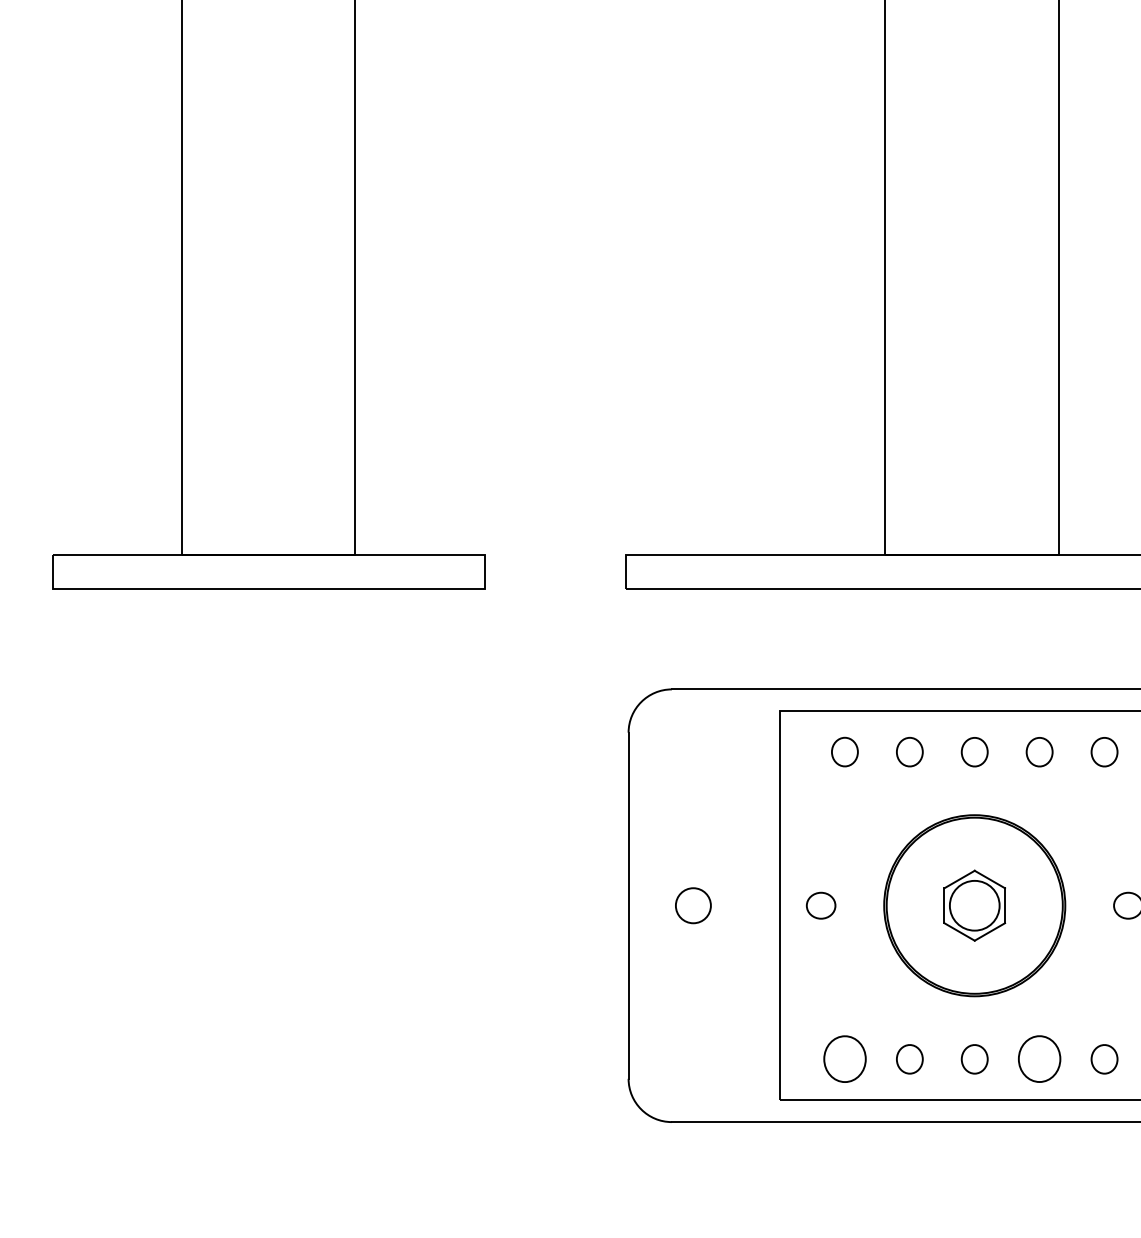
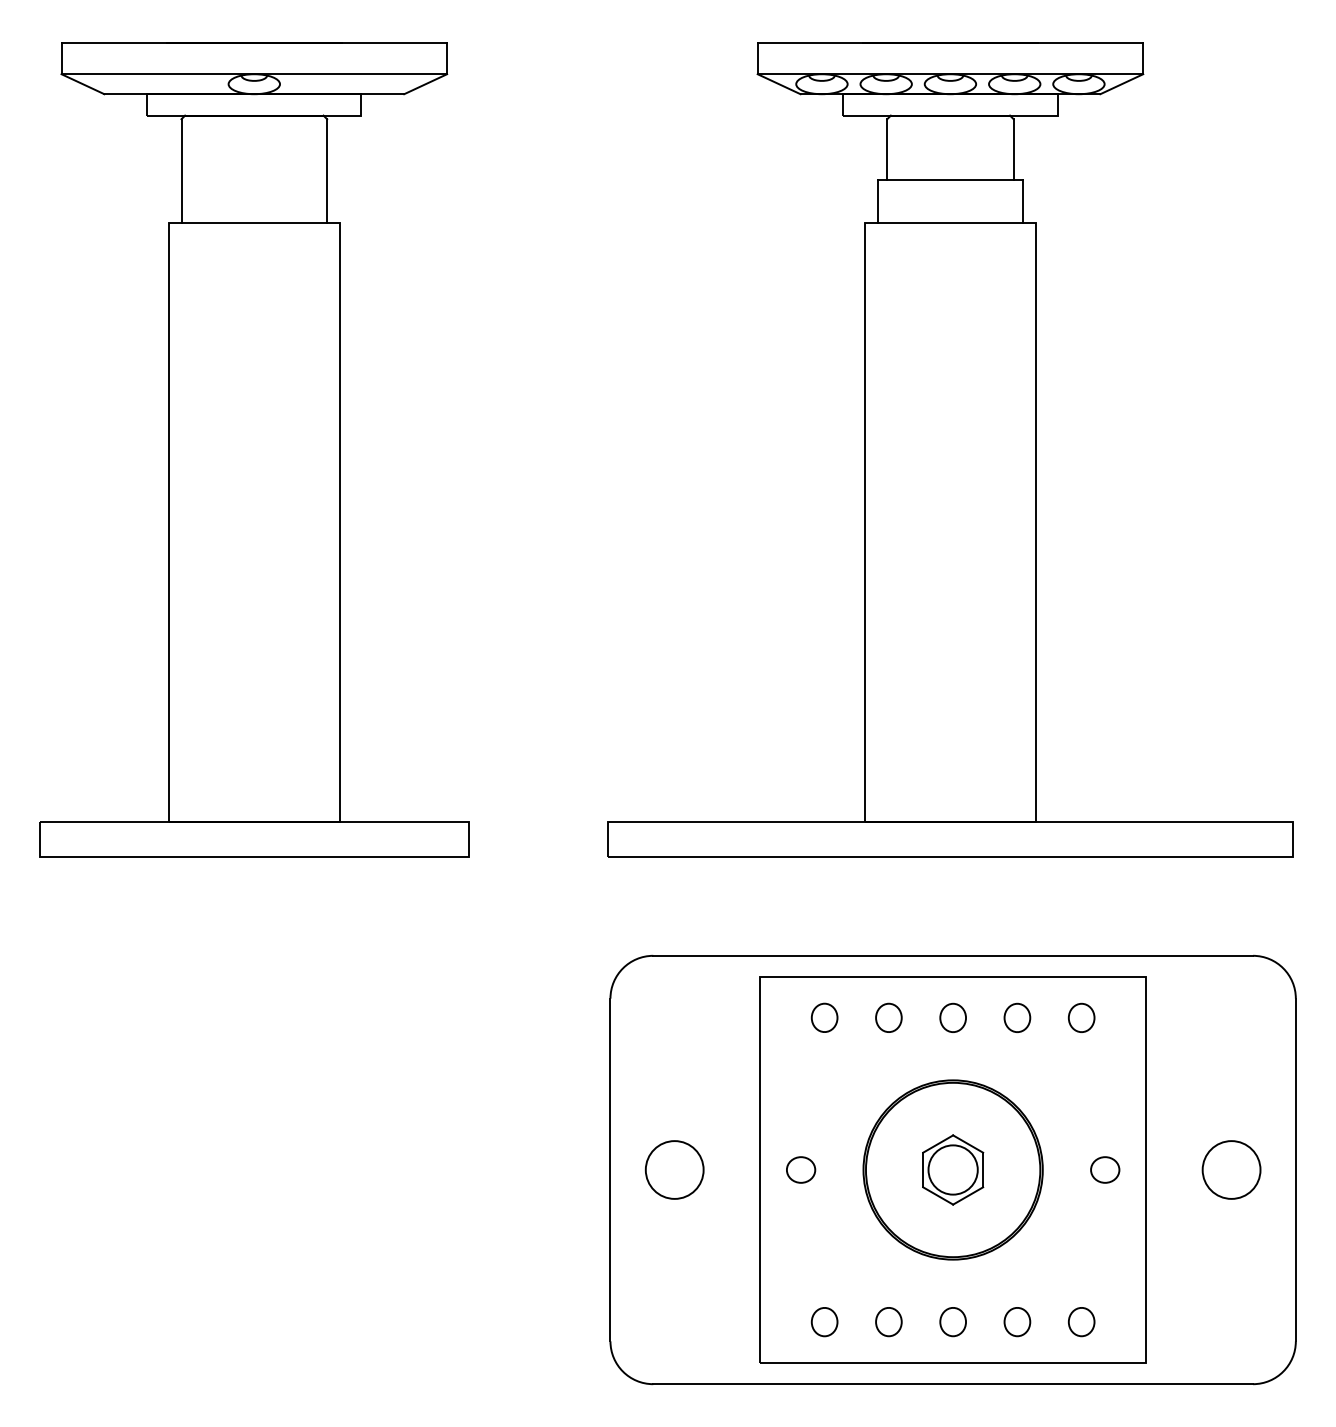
circle: (693, 905) -> (674, 1169), size x1.67
part: (844, 1059) -> (824, 1322), size x0.62
part: (1039, 1059) -> (1017, 1322), size x0.62

